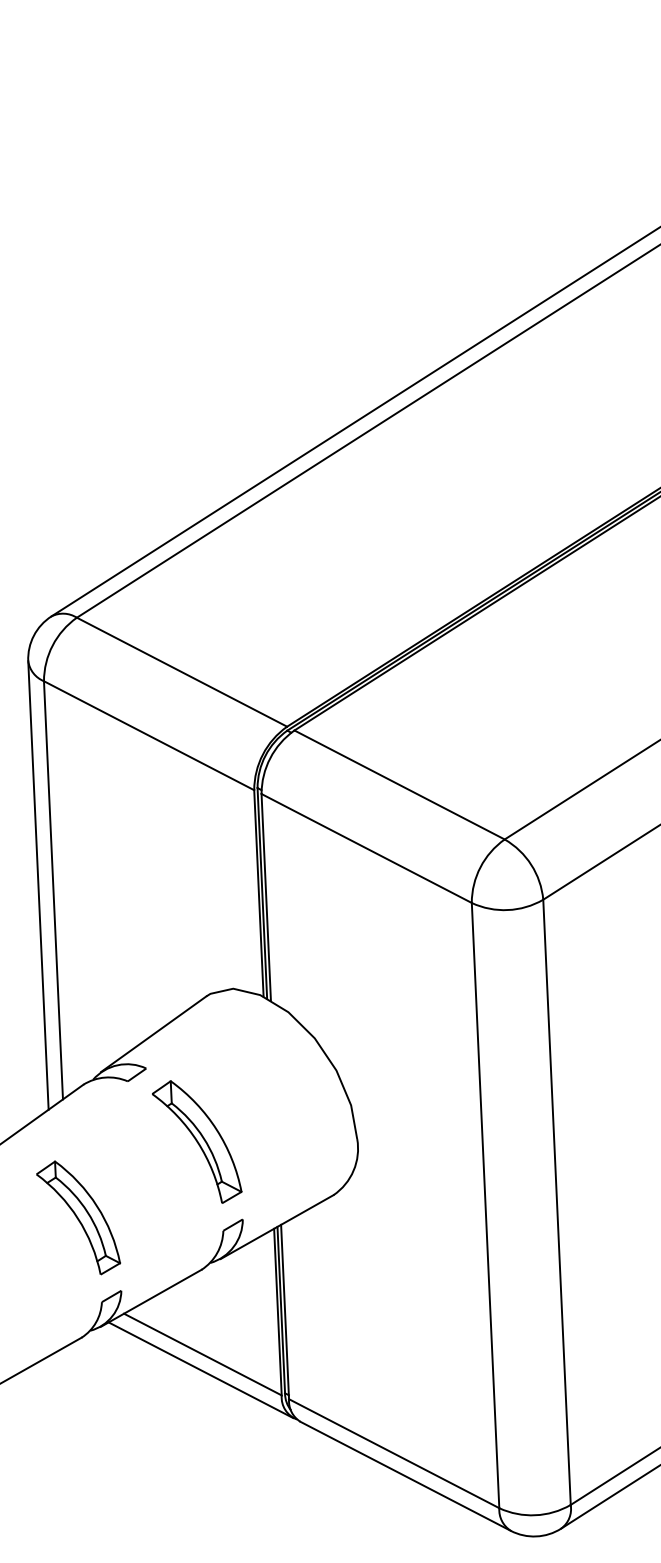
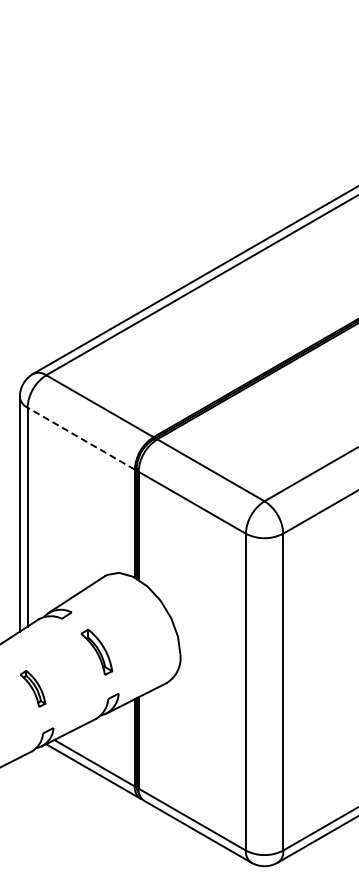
line: (149, 735) -> (81, 438), solid -> dashed
part: (196, 1142) -> (96, 652), size x0.7
part: (77, 1217) -> (32, 688), size x0.6

